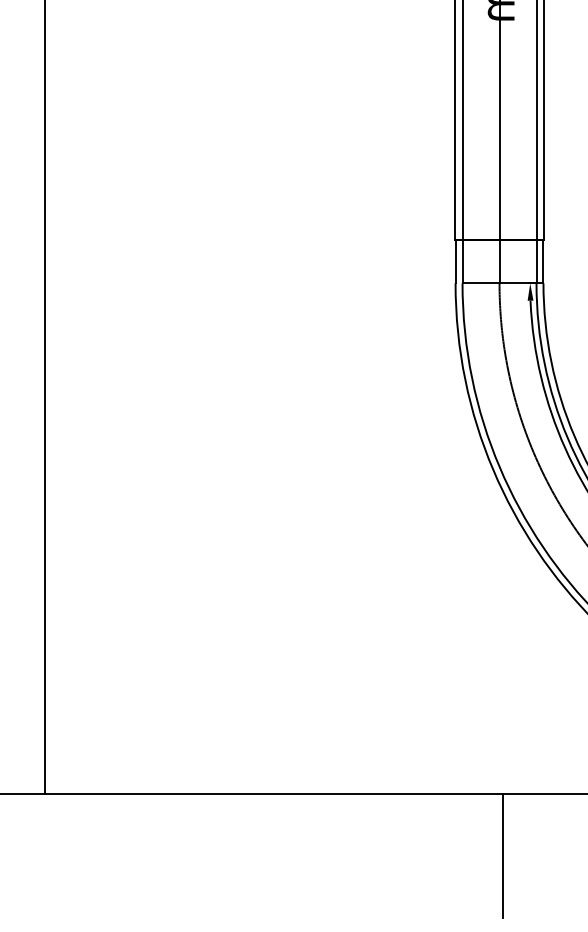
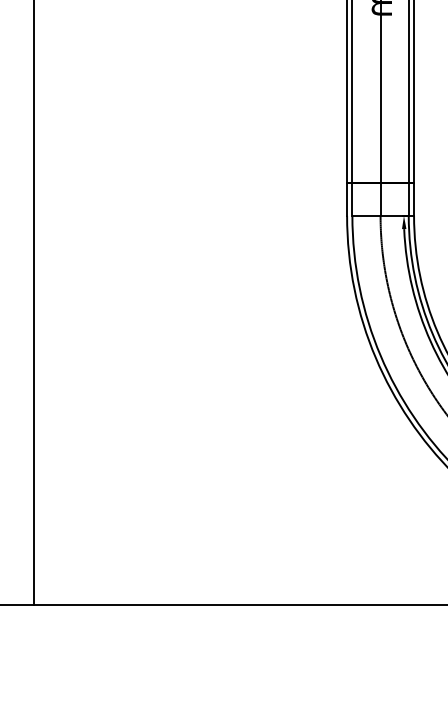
line: (502, 855) -> (382, 651), removed

